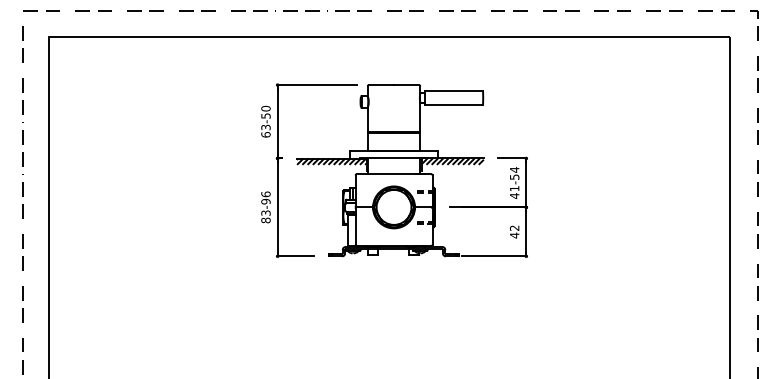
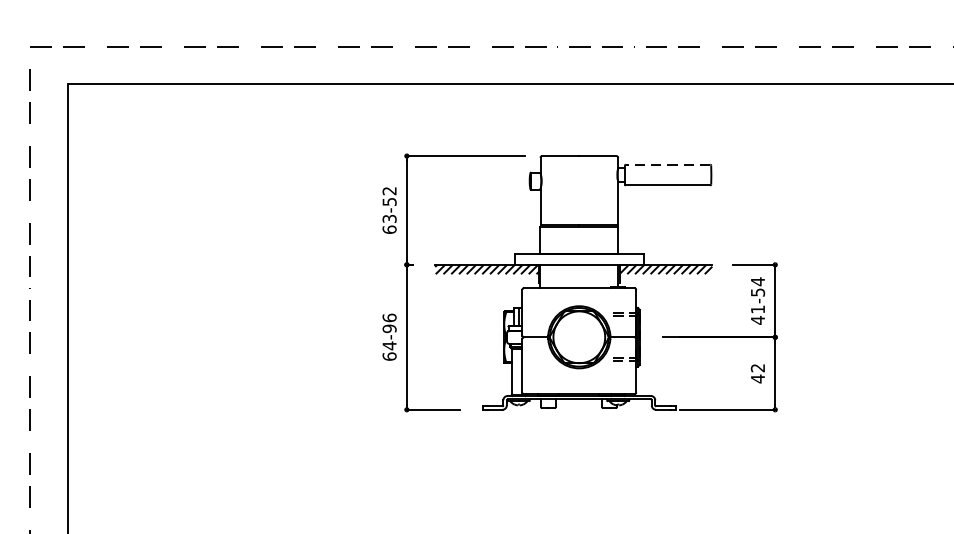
line: (453, 90) -> (667, 164), solid -> dashed
text: (265, 108) -> (388, 190), 63-50 -> 63-52
text: (265, 216) -> (388, 350), 83-96 -> 64-96

